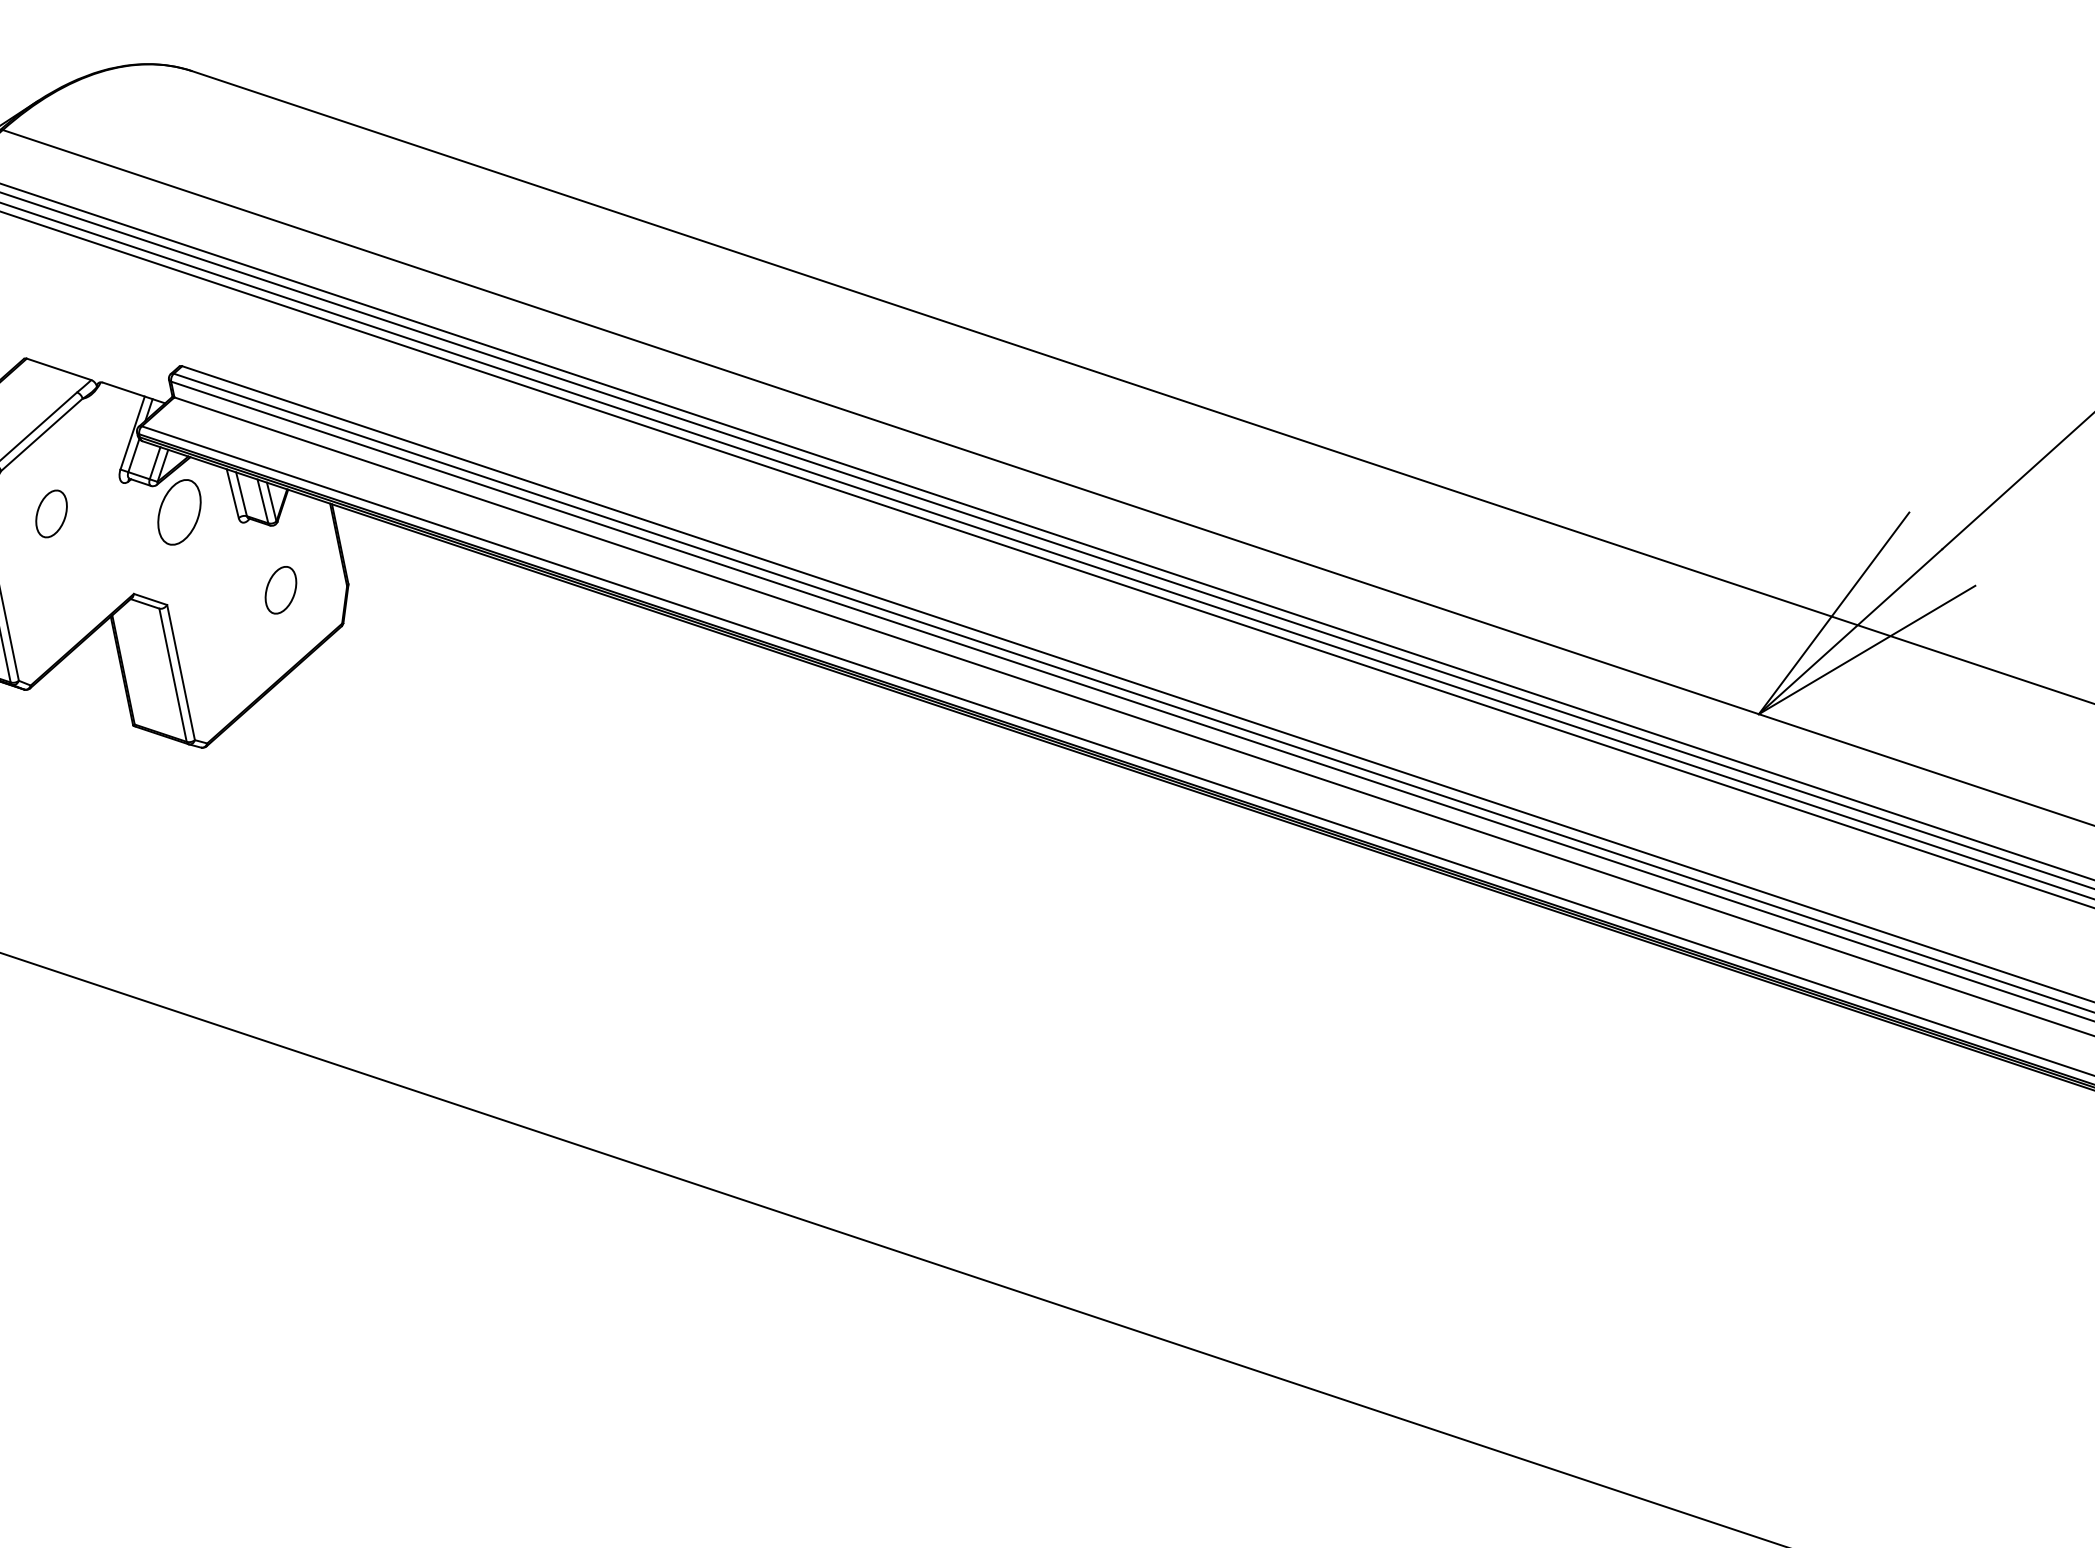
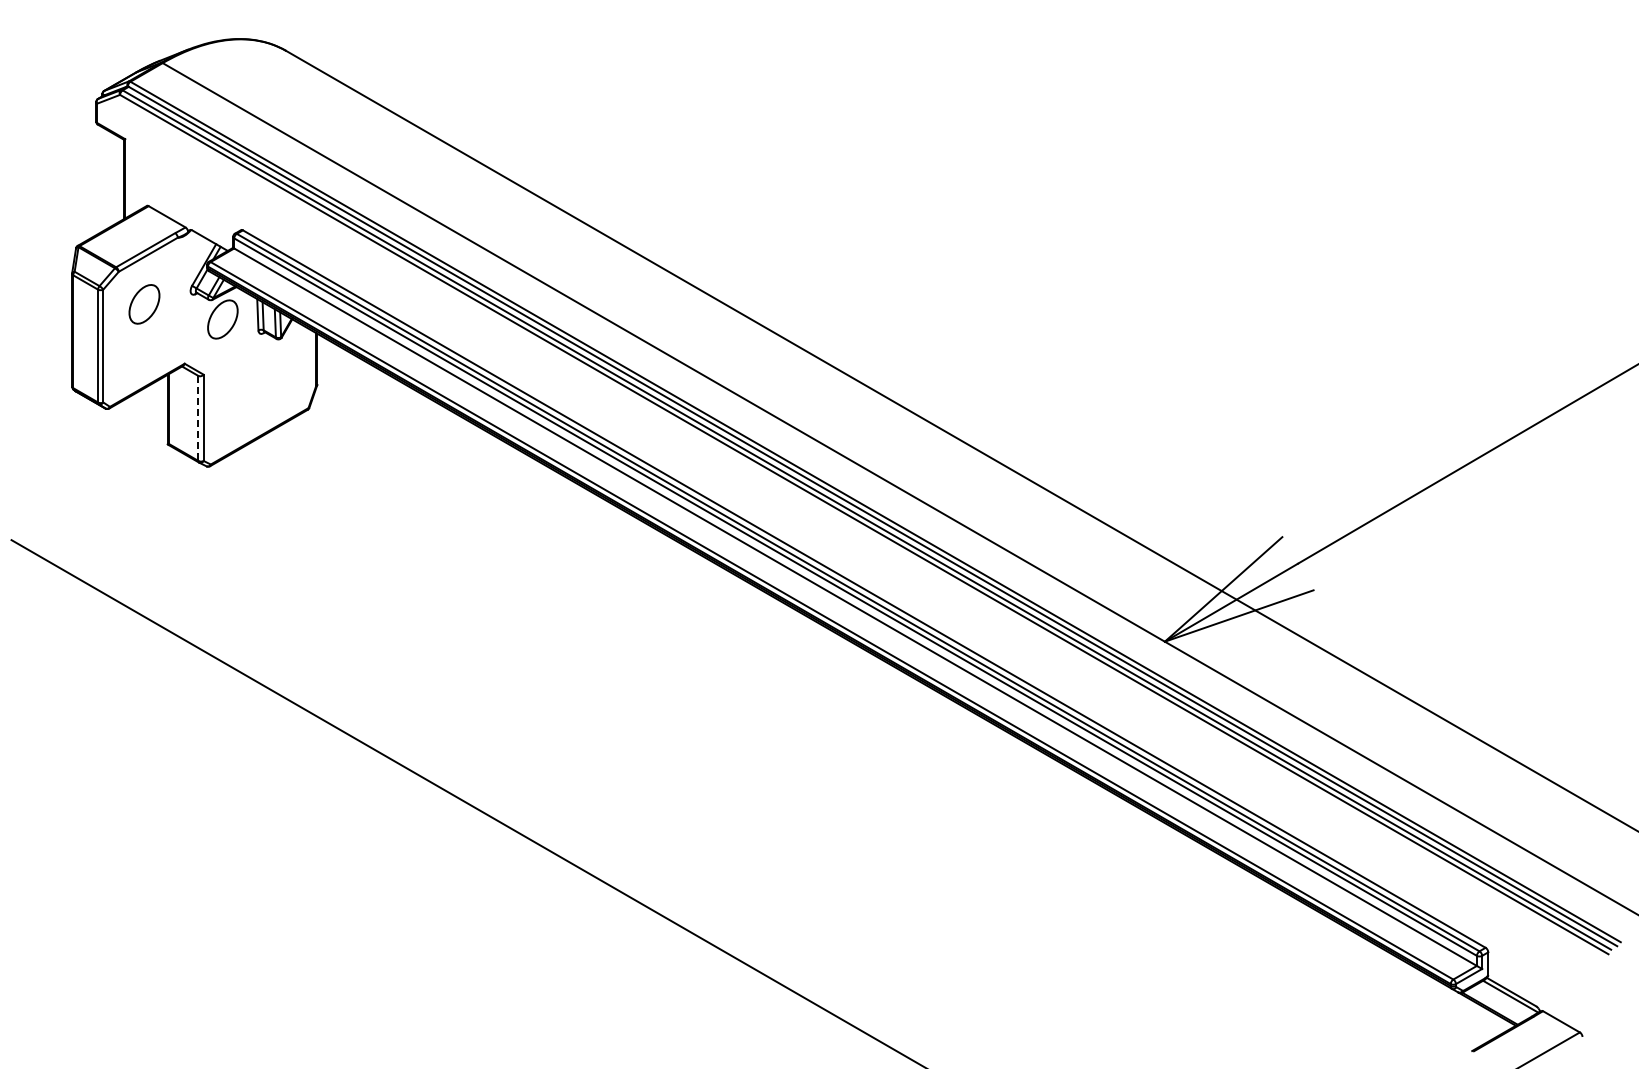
part: (50, 514) -> (143, 304), size x1.4
part: (279, 589) -> (274, 379), removed
line: (173, 675) -> (198, 418), solid -> dashed

